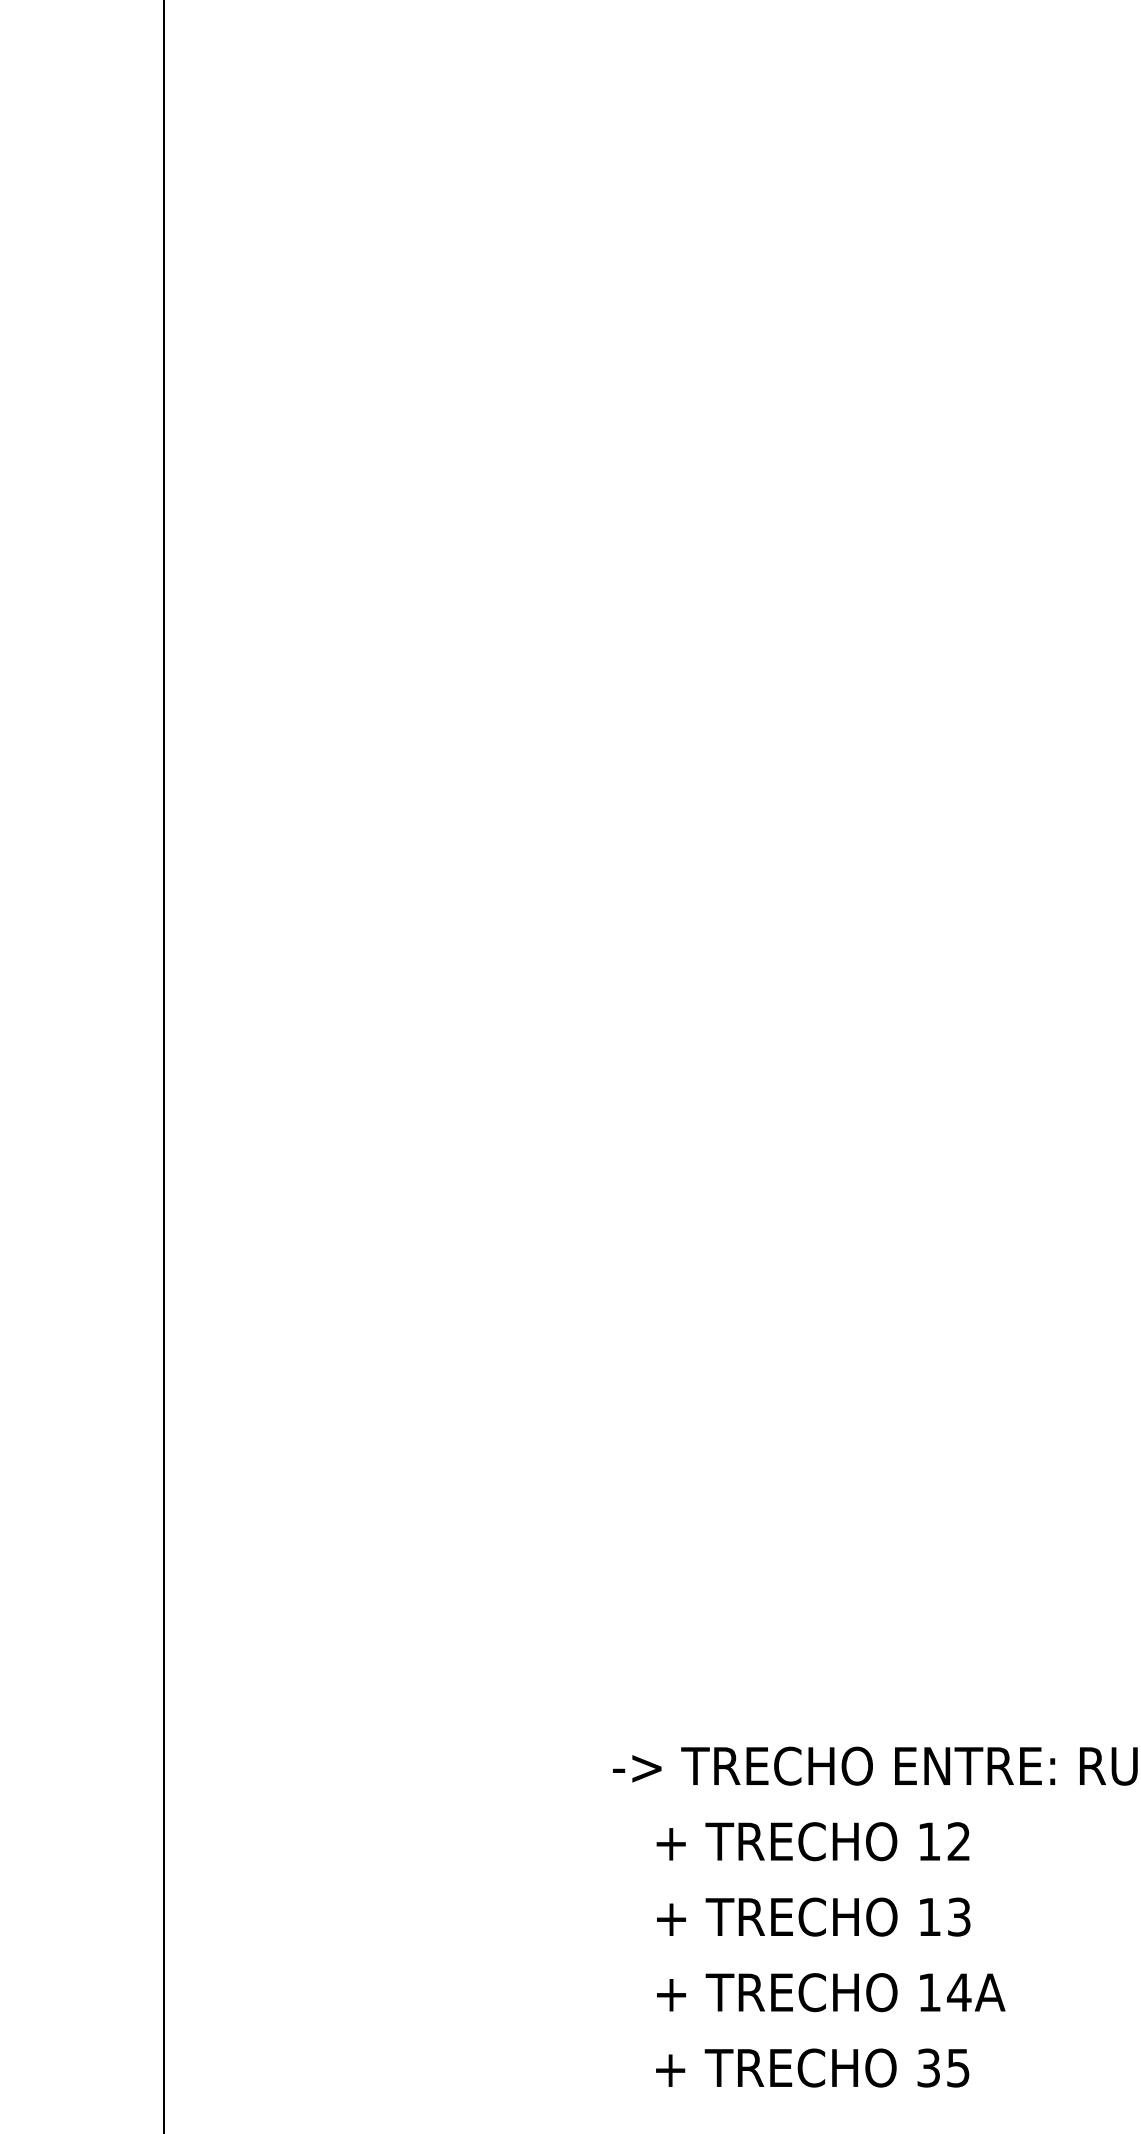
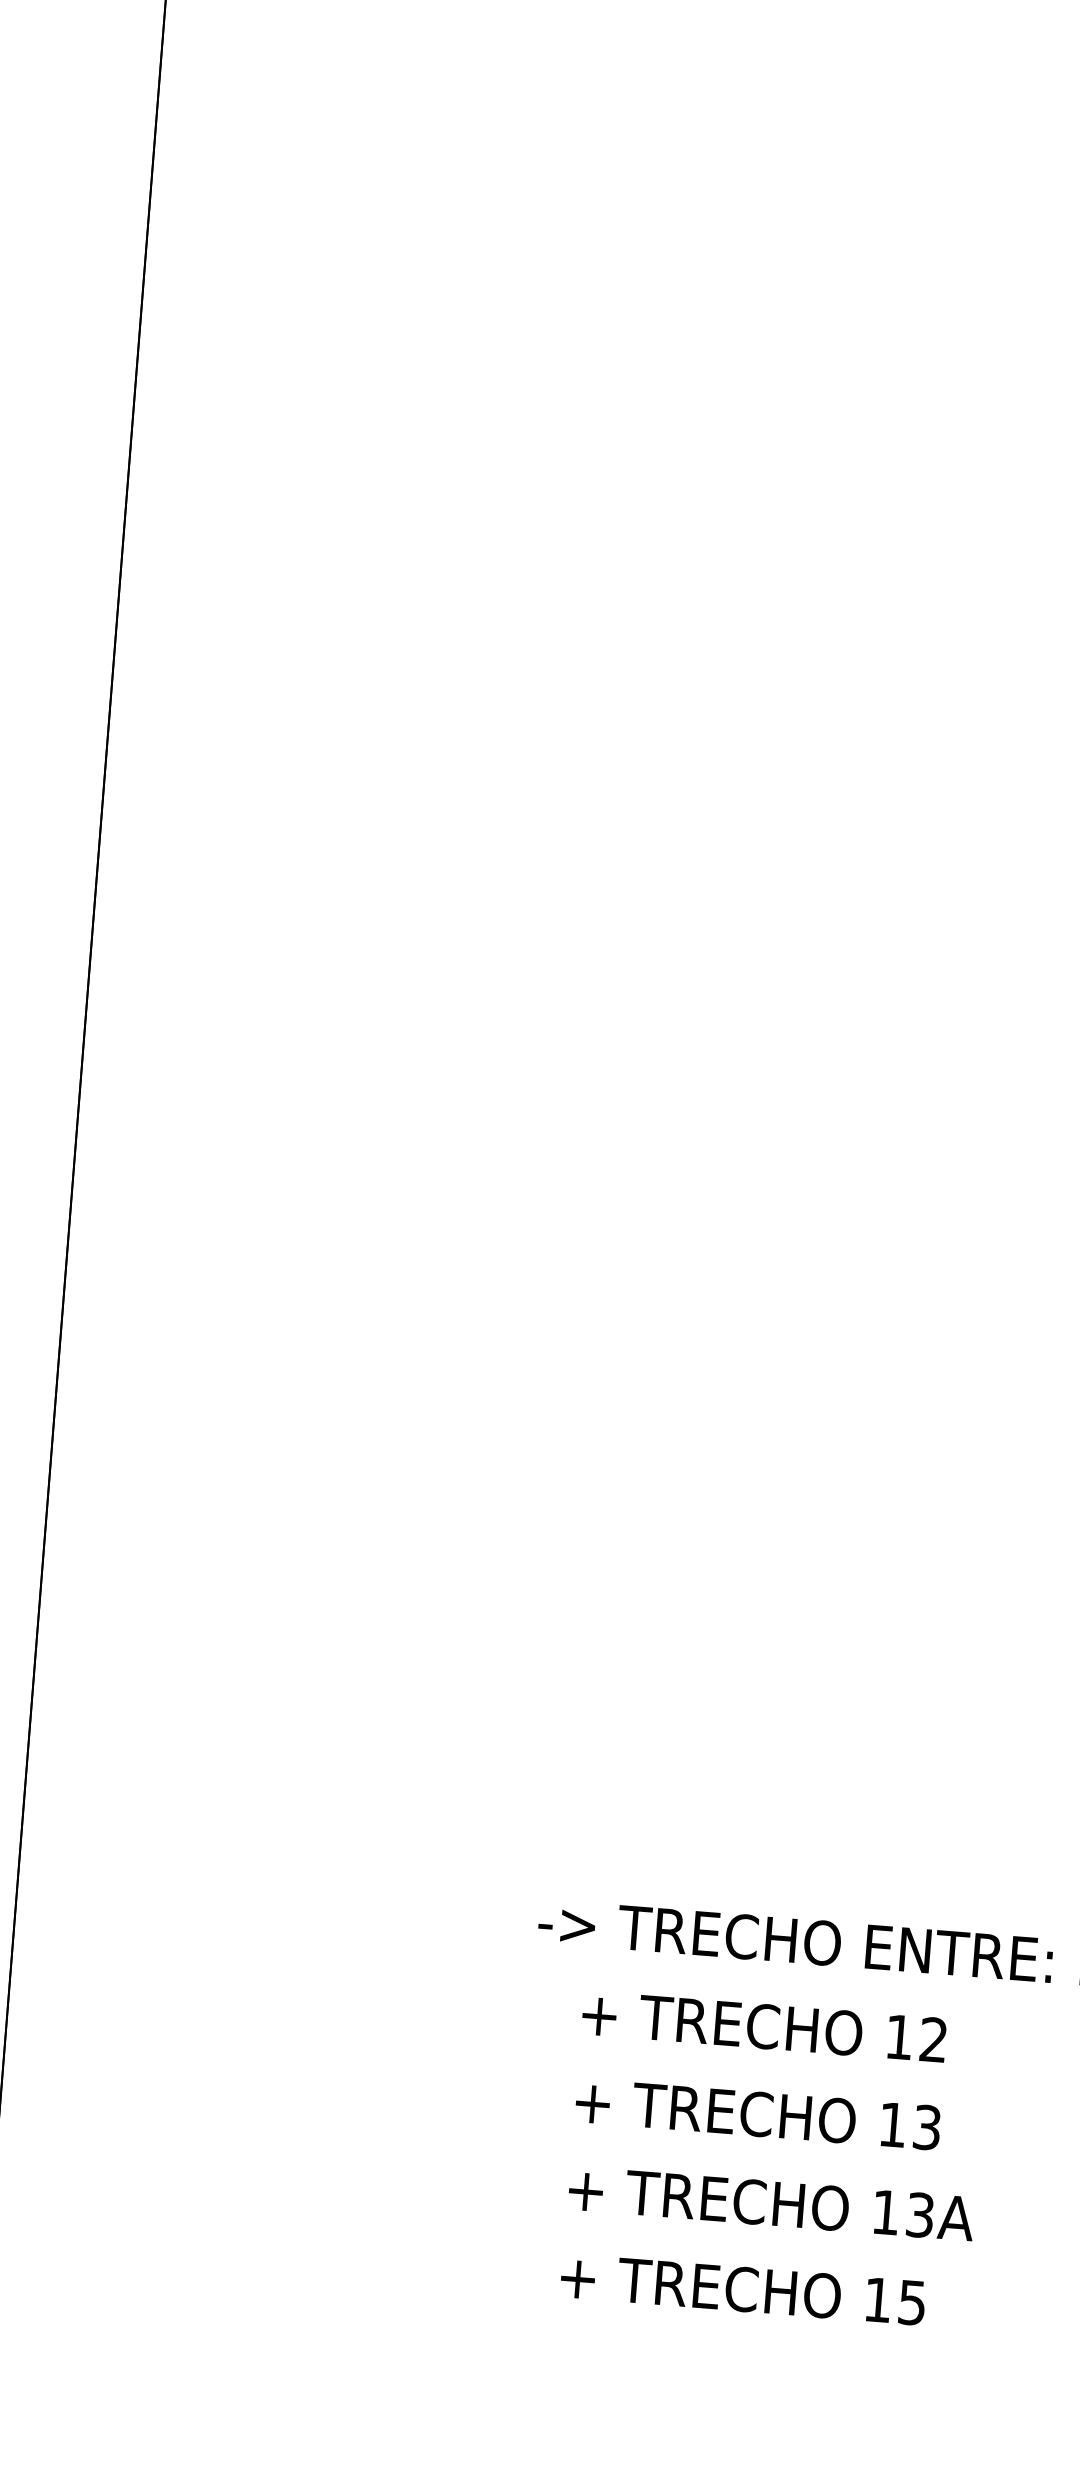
text: (958, 1992) -> (919, 2215), 14A -> 13A
text: (928, 2067) -> (877, 2299), 35 -> 15

